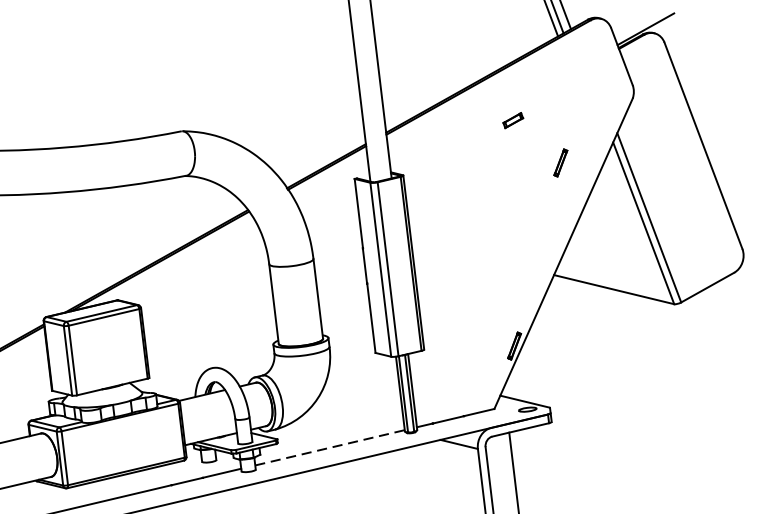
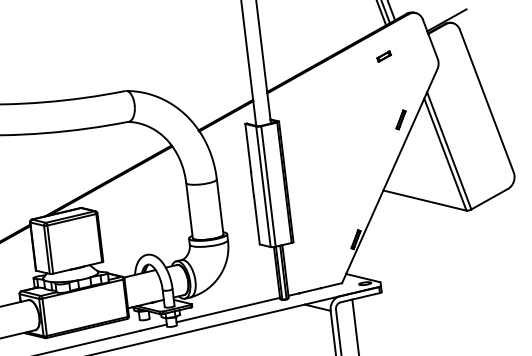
part: (512, 120) -> (383, 56), moved
part: (560, 162) -> (400, 119), moved
line: (330, 446) -> (228, 309), dashed -> solid

